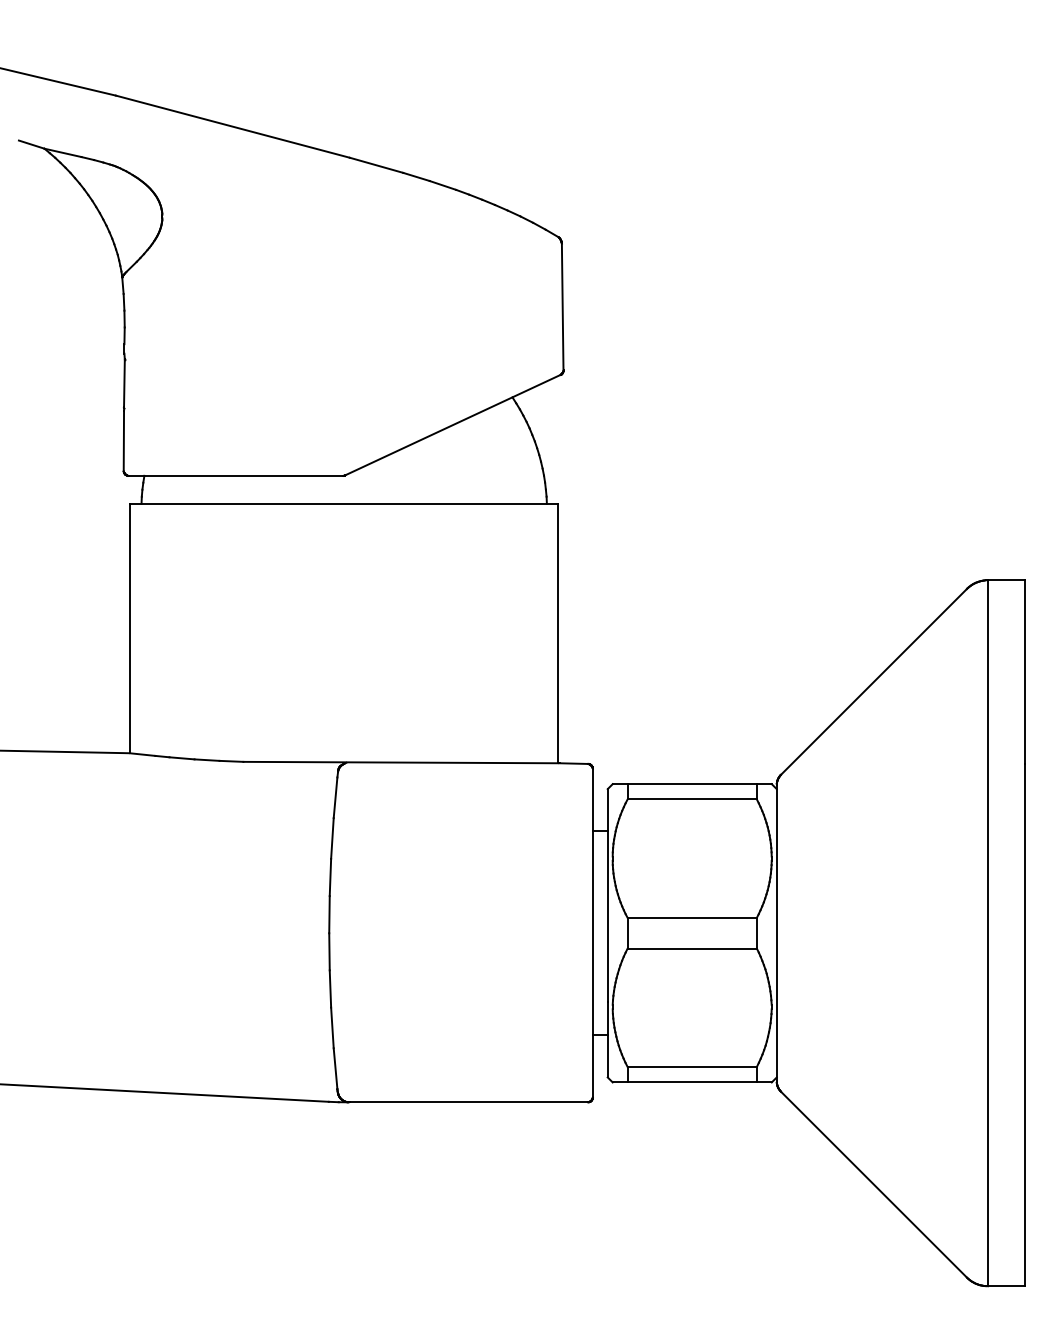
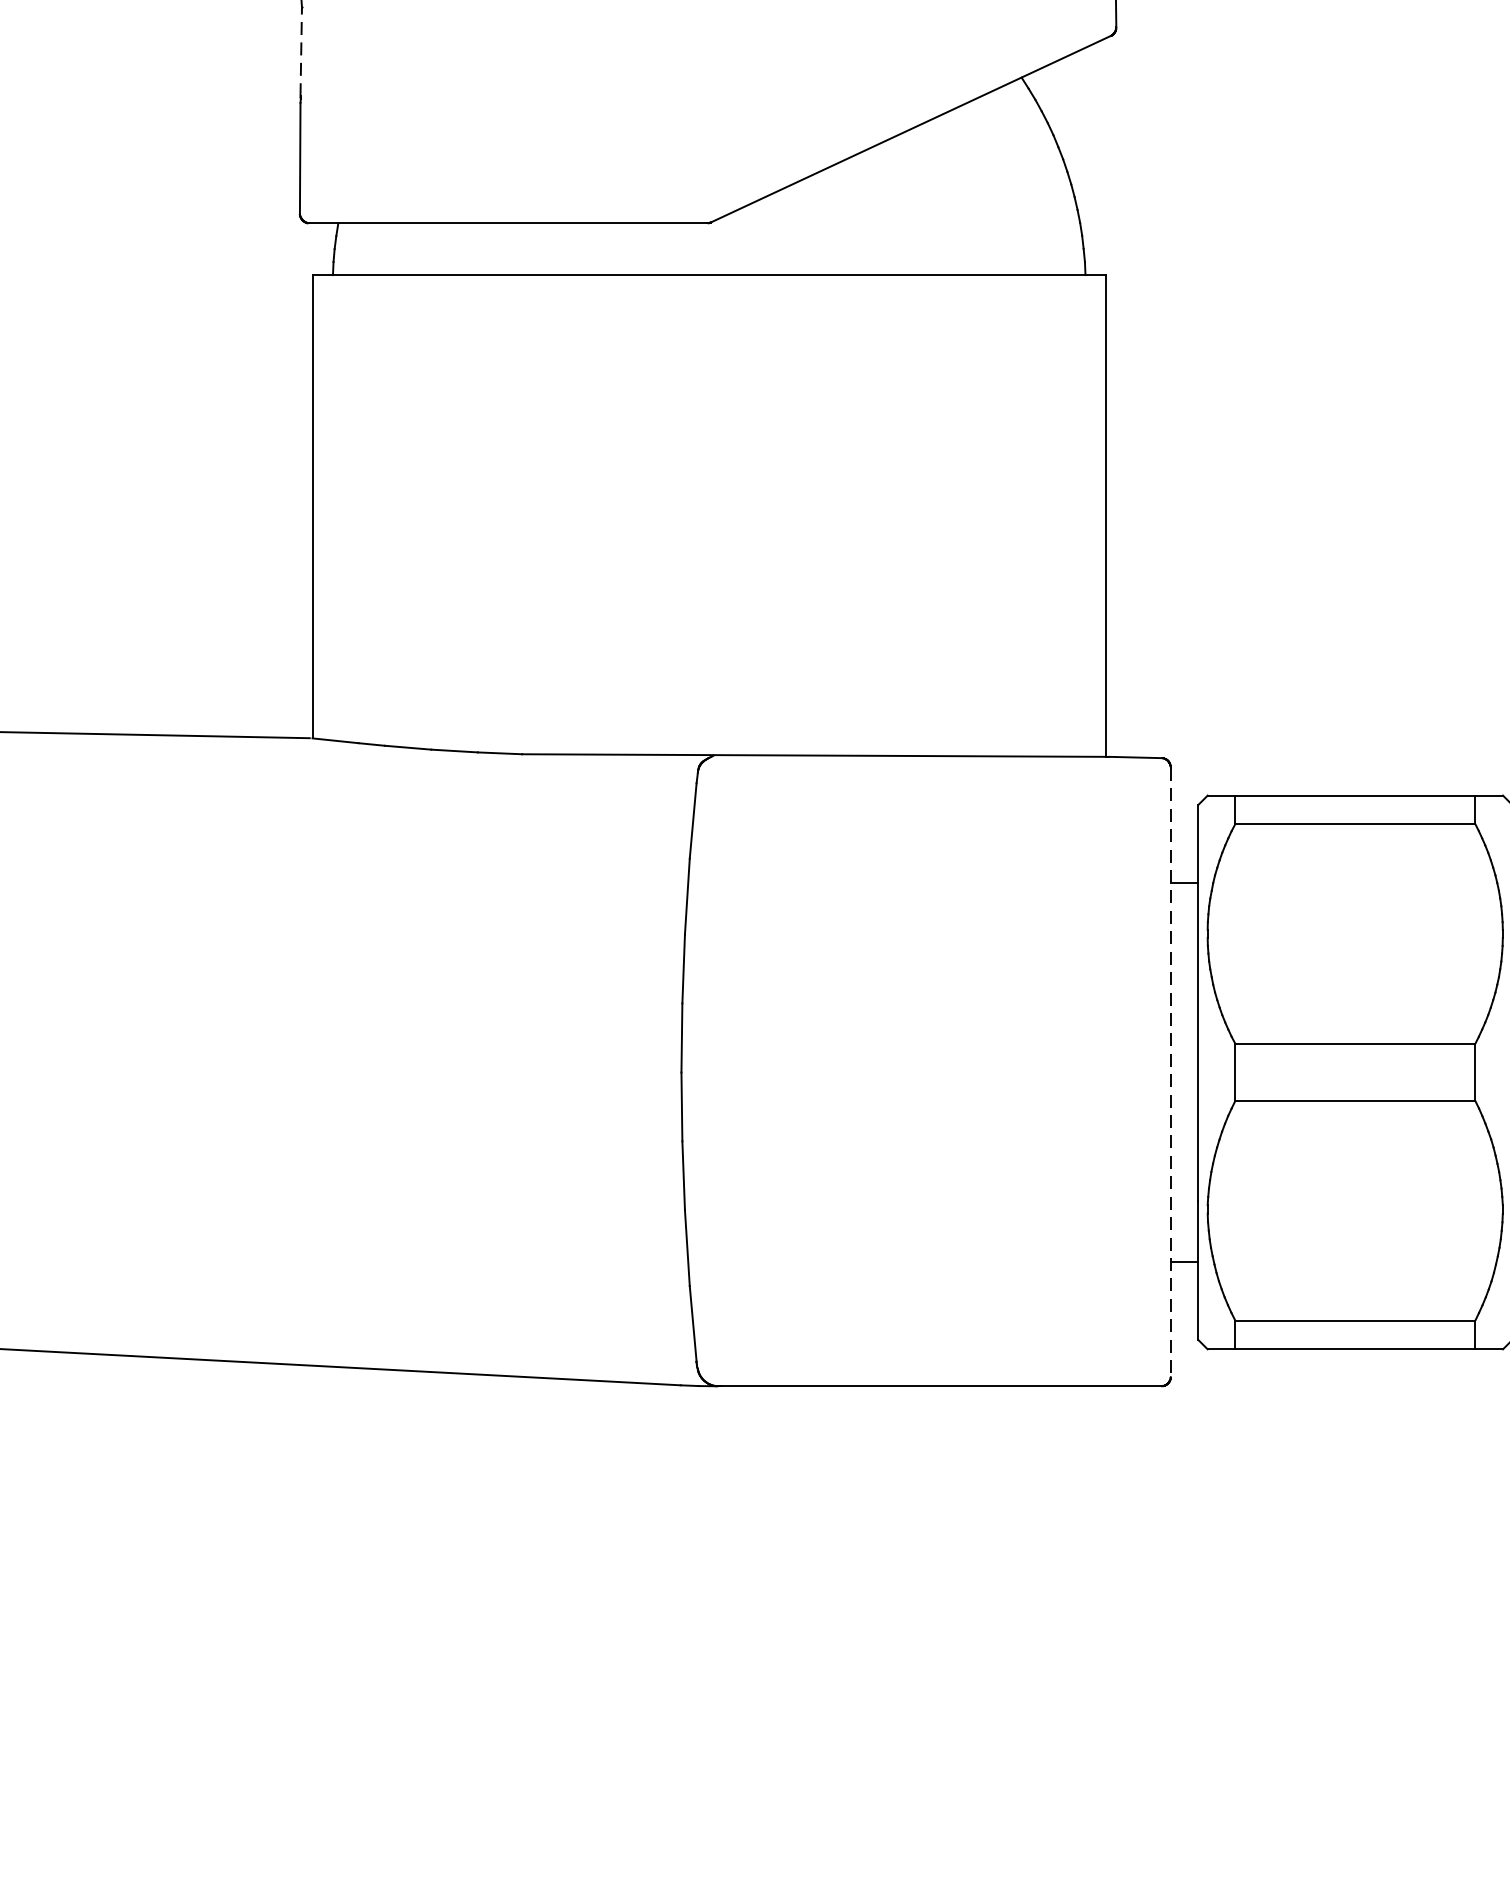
line: (124, 383) -> (301, 51), solid -> dashed
line: (592, 933) -> (1170, 1072), solid -> dashed

